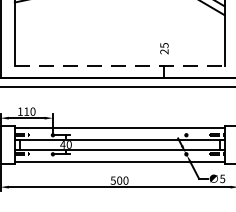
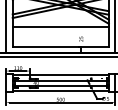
line: (119, 20) -> (60, 26), added
line: (121, 66) -> (61, 47), dashed -> solid

